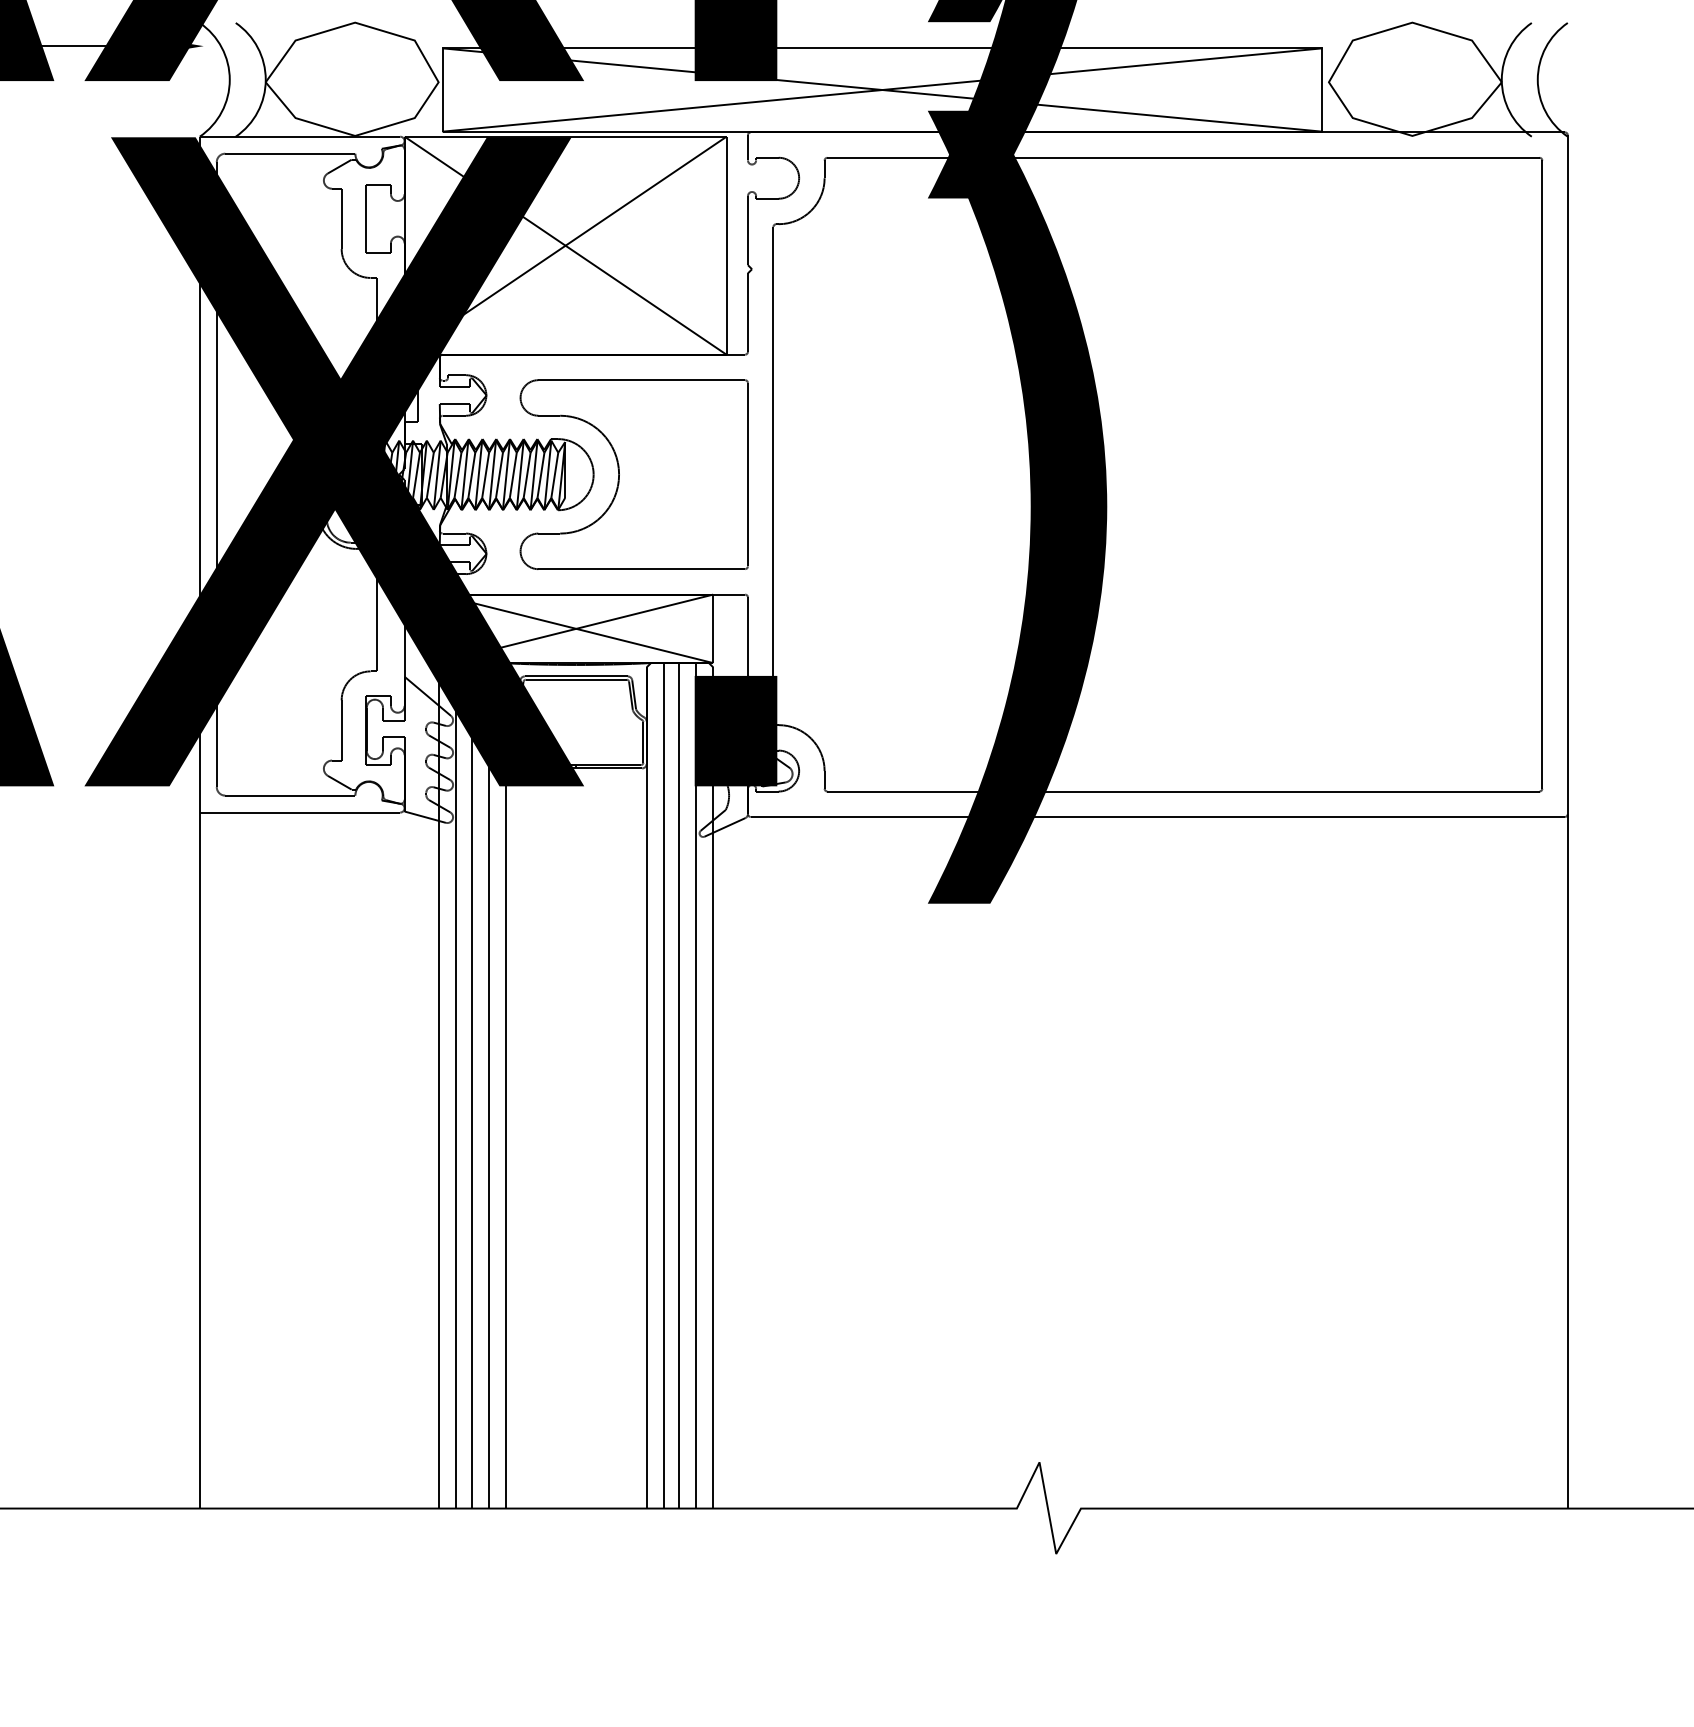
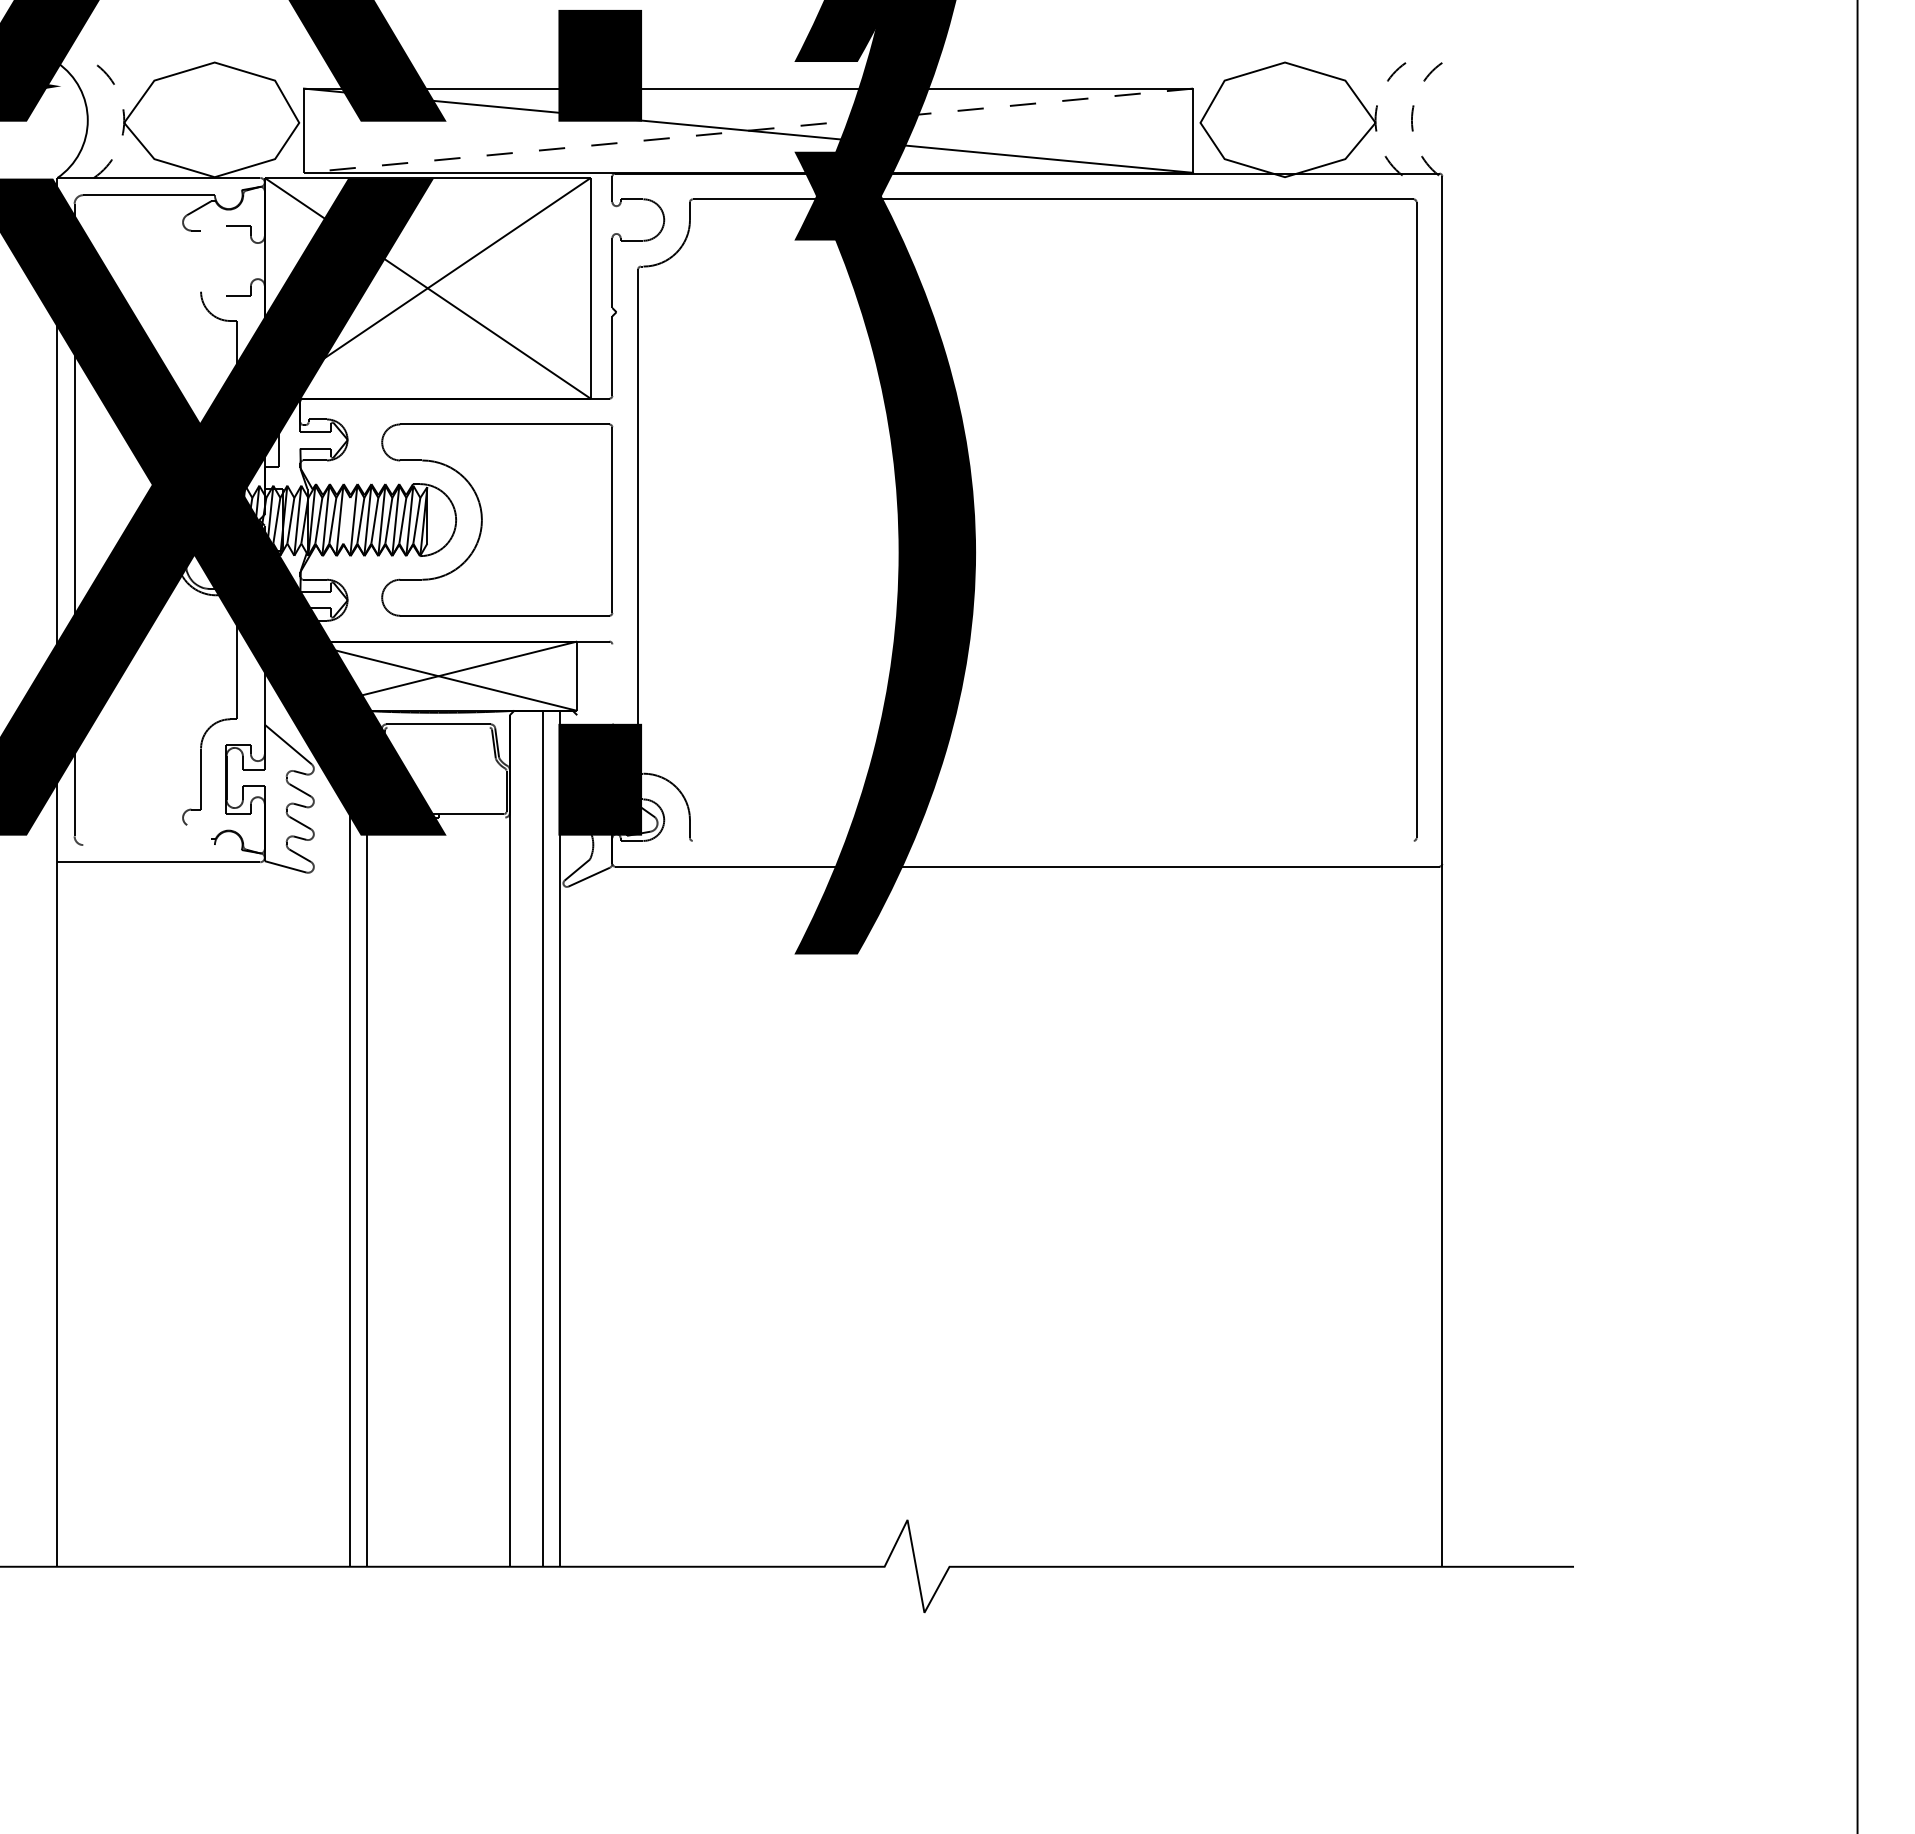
arc: (266, 79) -> (124, 120), solid -> dashed
arc: (1501, 79) -> (1375, 120), solid -> dashed
arc: (1537, 79) -> (1411, 120), solid -> dashed
line: (882, 89) -> (748, 130), solid -> dashed
line: (342, 218) -> (201, 260), removed
line: (366, 218) -> (226, 260), removed
line: (485, 475) -> (346, 520), removed
line: (748, 636) -> (612, 683), removed
line: (576, 679) -> (438, 727), removed
line: (608, 768) -> (471, 817), removed
line: (340, 782) -> (199, 831), removed
line: (1182, 791) -> (1052, 840), removed
line: (289, 796) -> (148, 845), removed
line: (456, 1085) -> (317, 1138), removed
line: (471, 1085) -> (332, 1138), removed
line: (664, 1085) -> (527, 1138), removed
line: (438, 1087) -> (299, 1140), removed
line: (713, 1087) -> (577, 1140), removed

